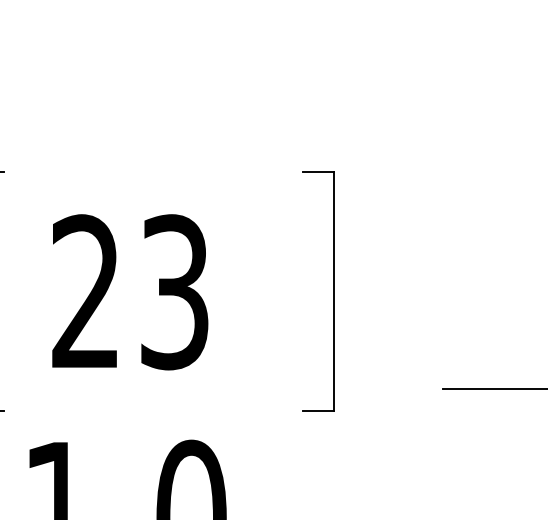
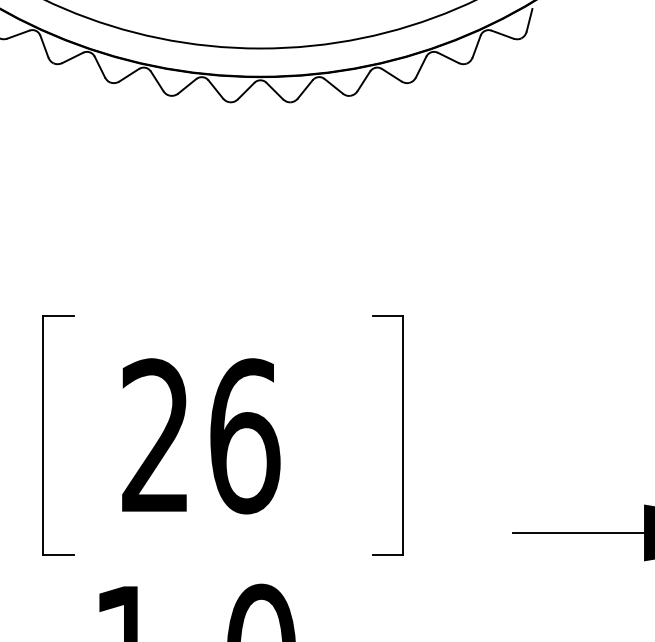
text: (175, 292) -> (245, 436), 23 -> 26

